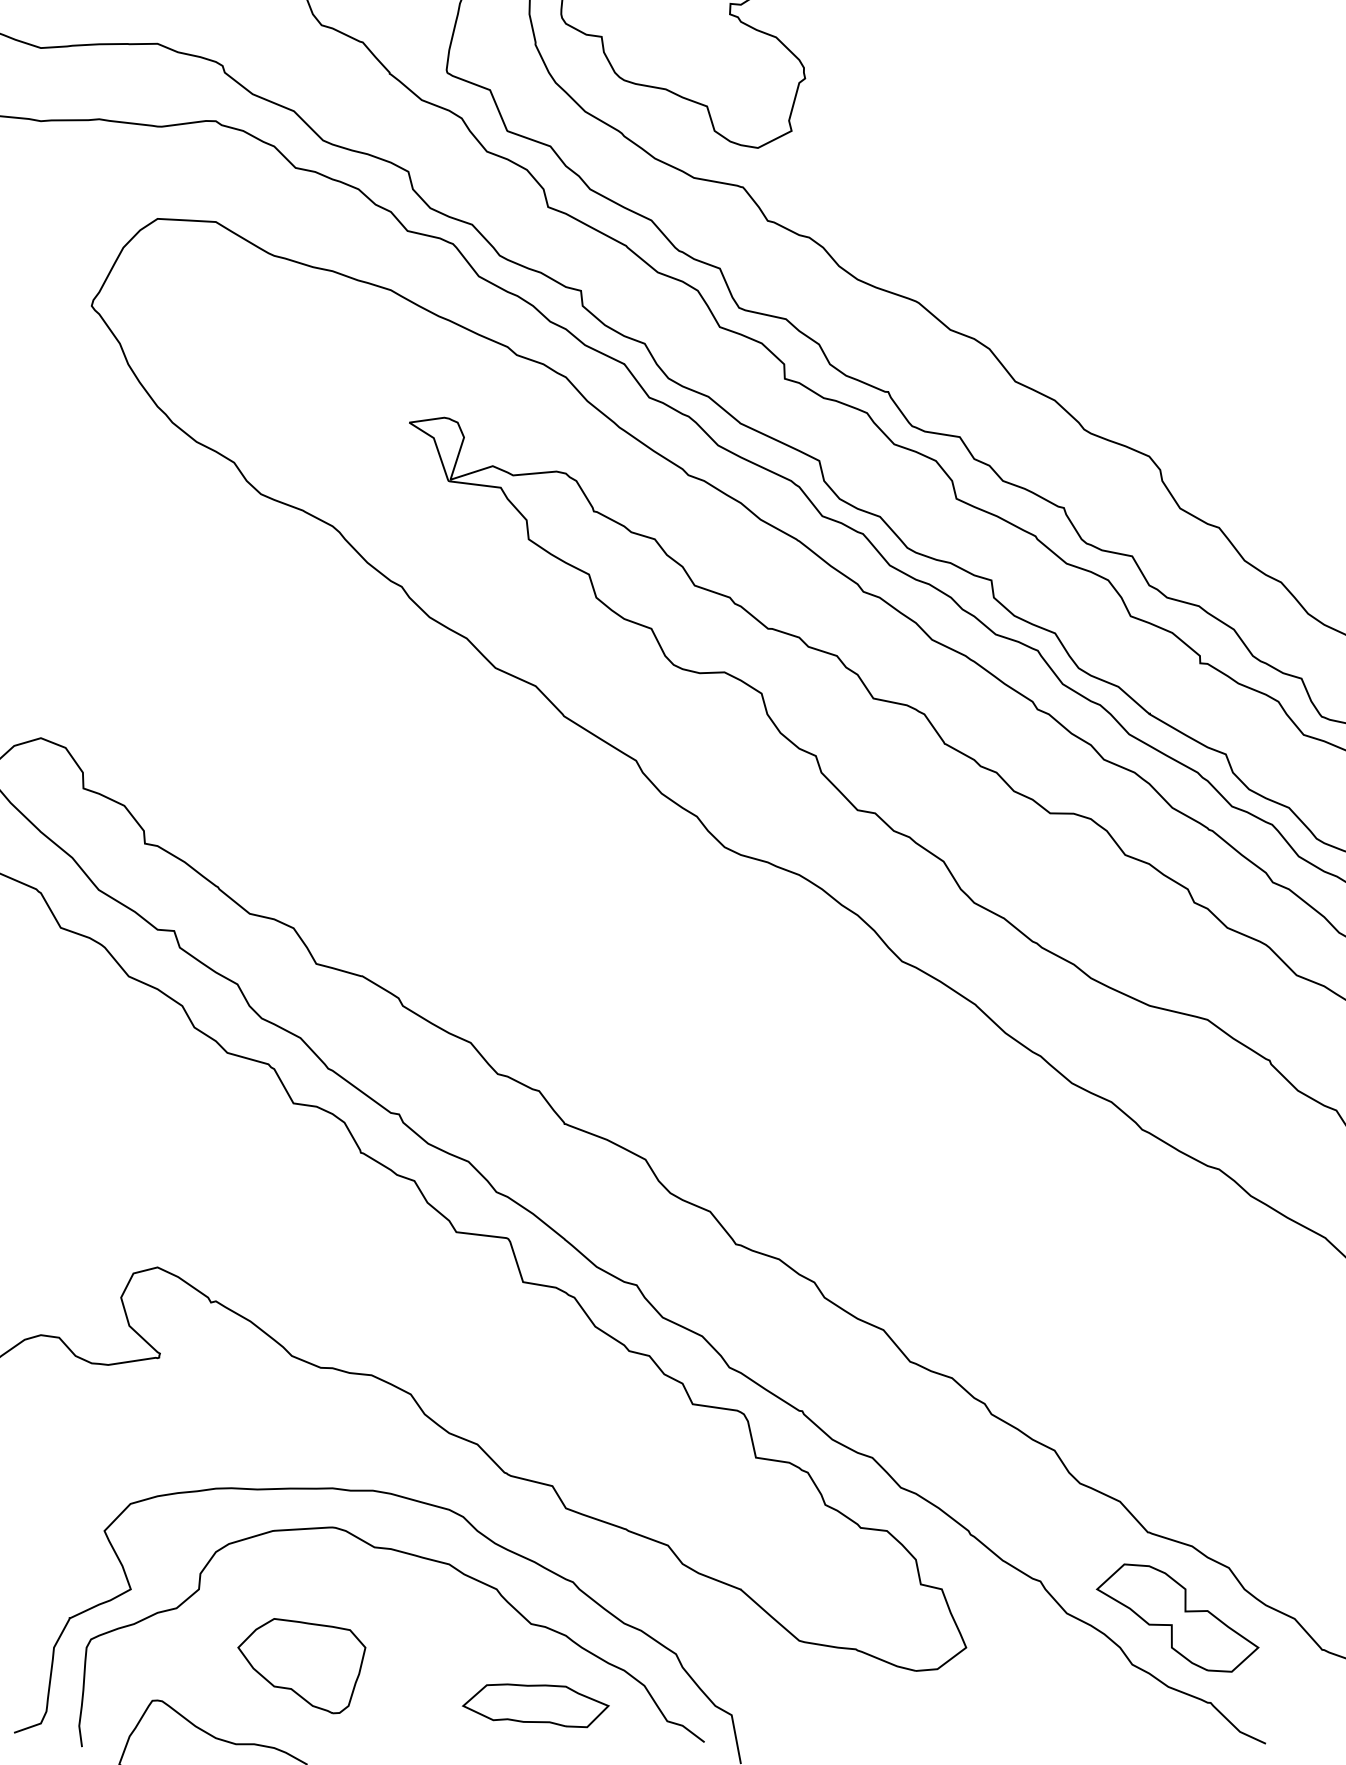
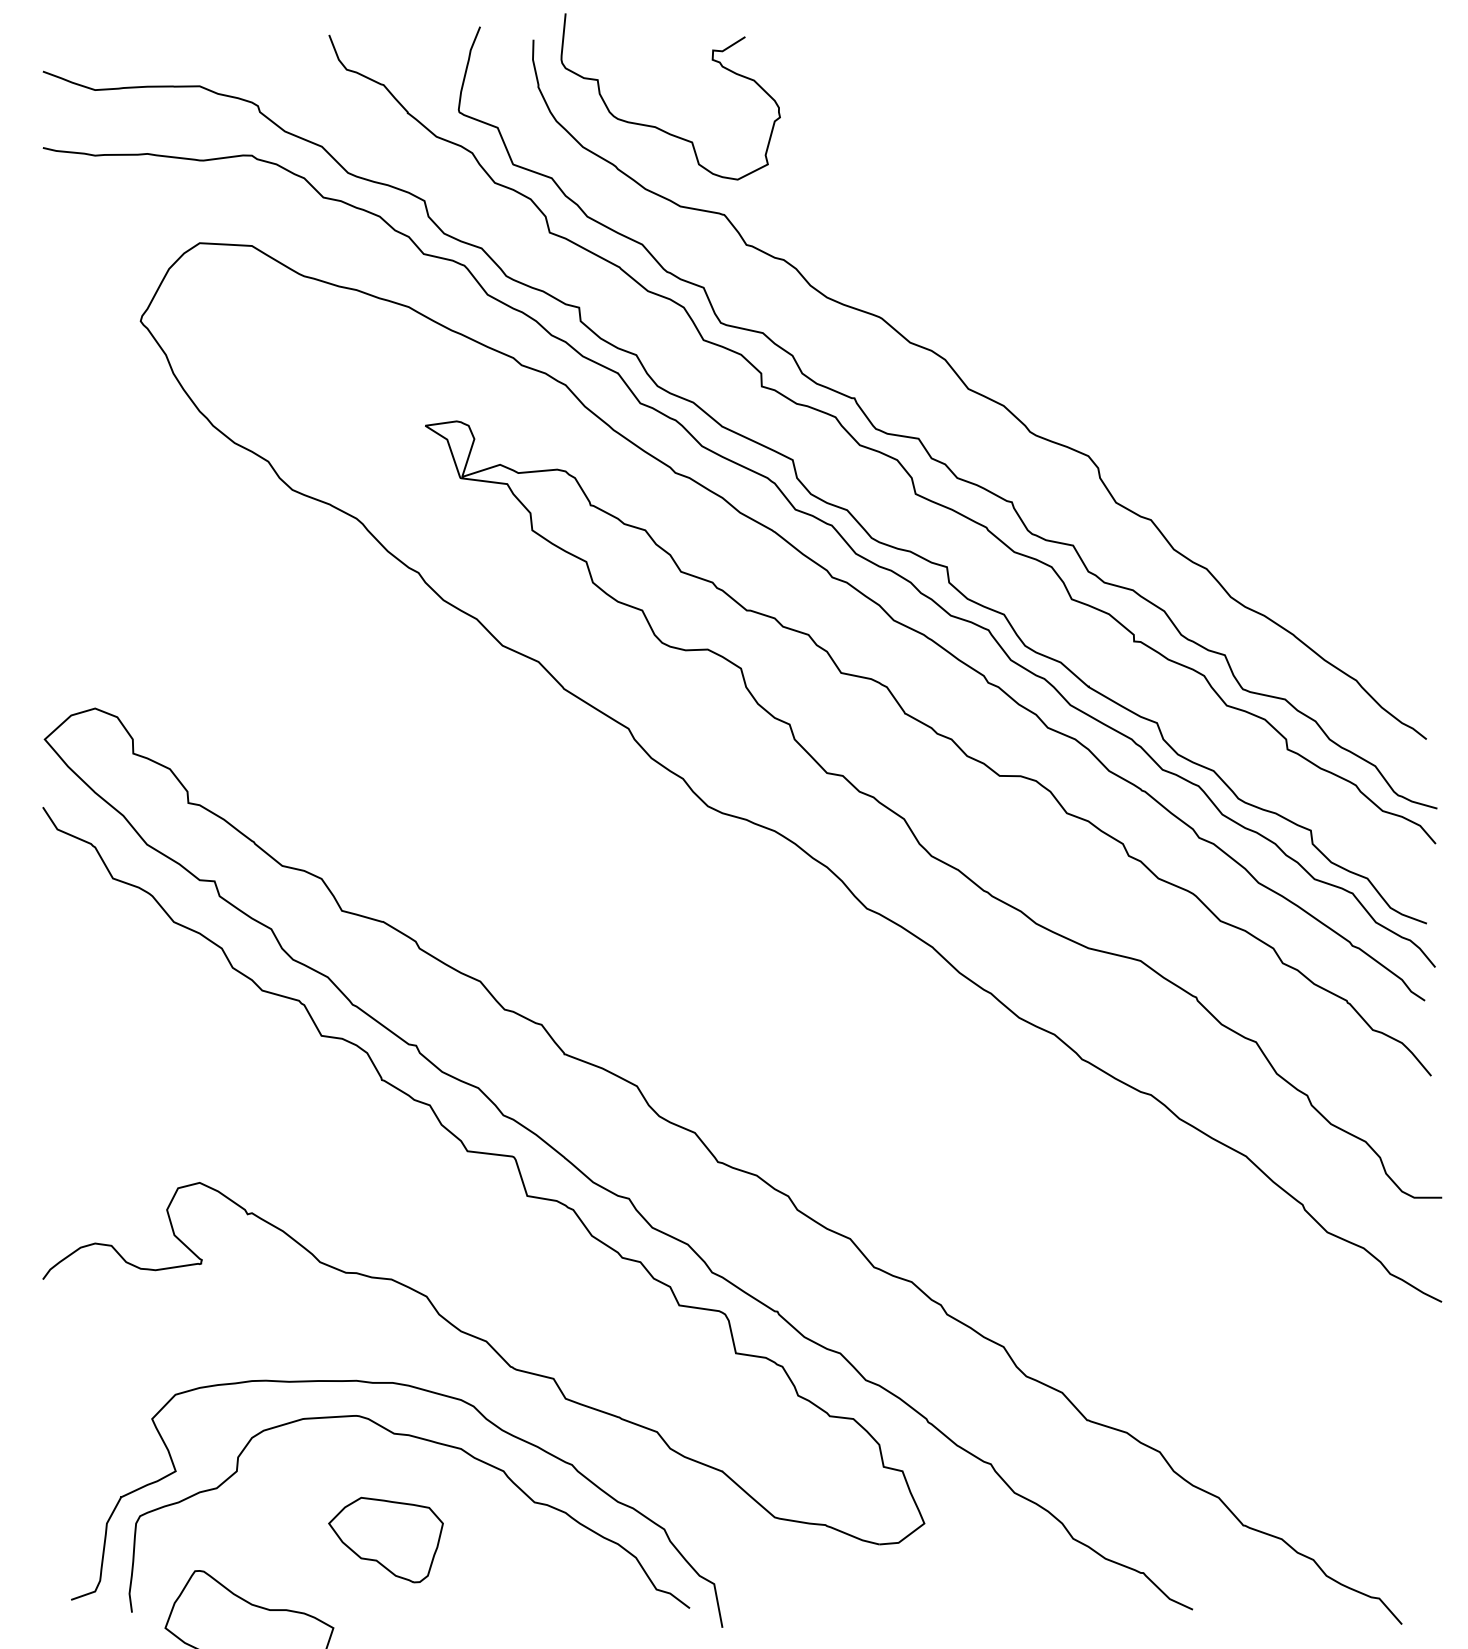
part: (1177, 1618) -> (1113, 1497), removed
part: (301, 1665) -> (385, 1539), moved
part: (535, 1705) -> (538, 1575), removed

